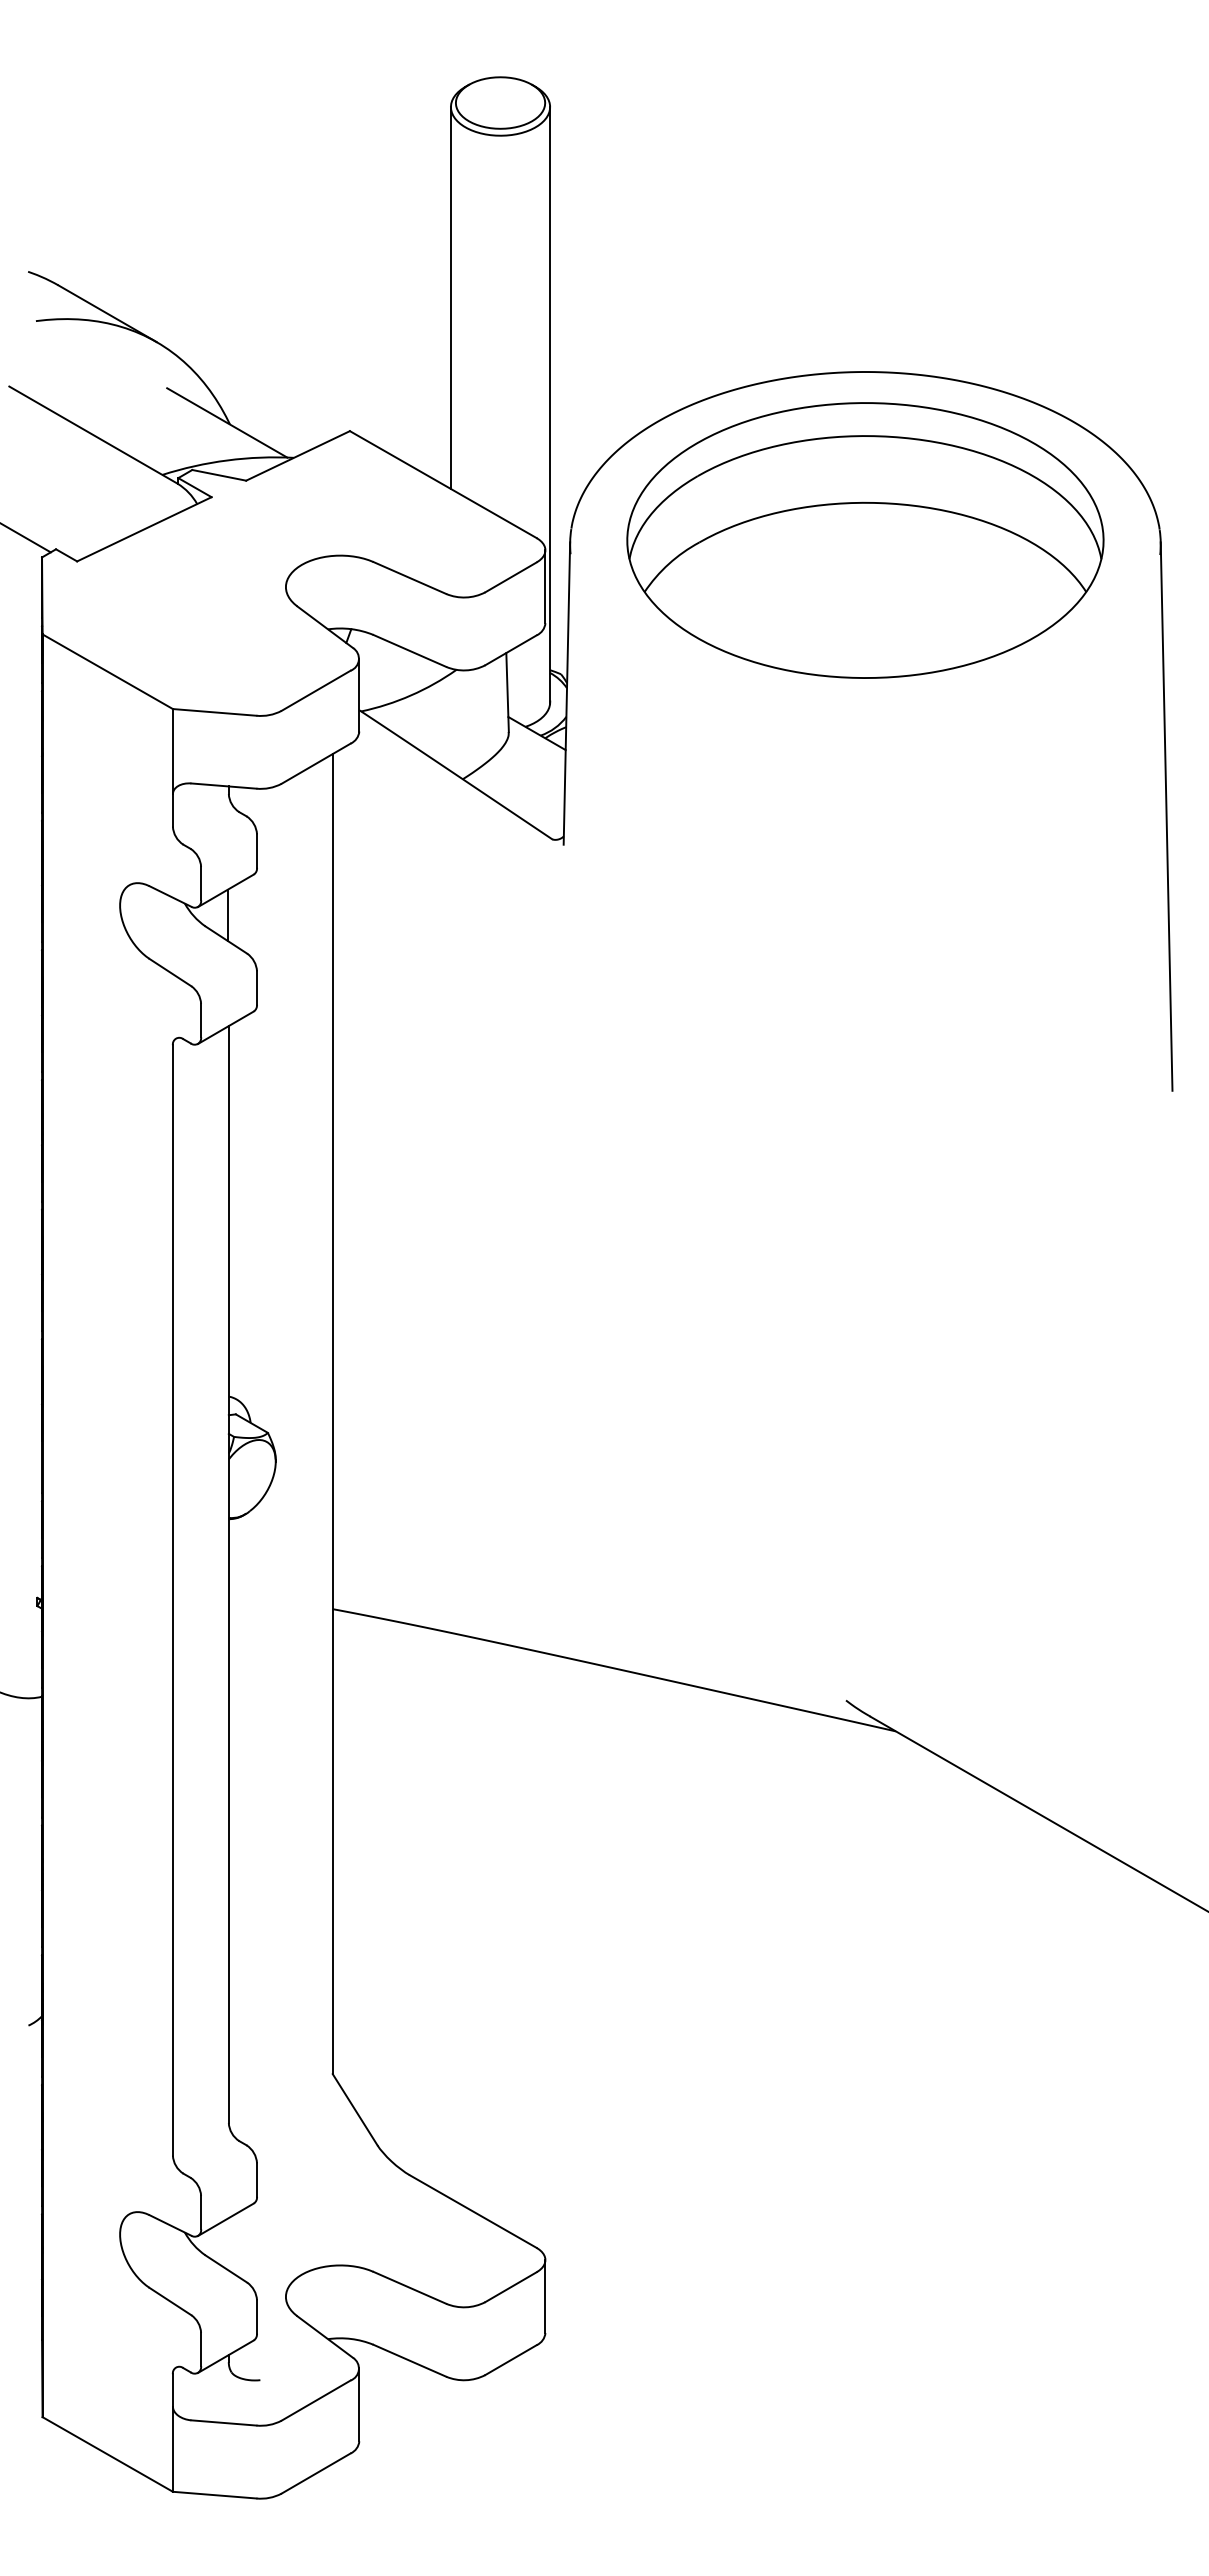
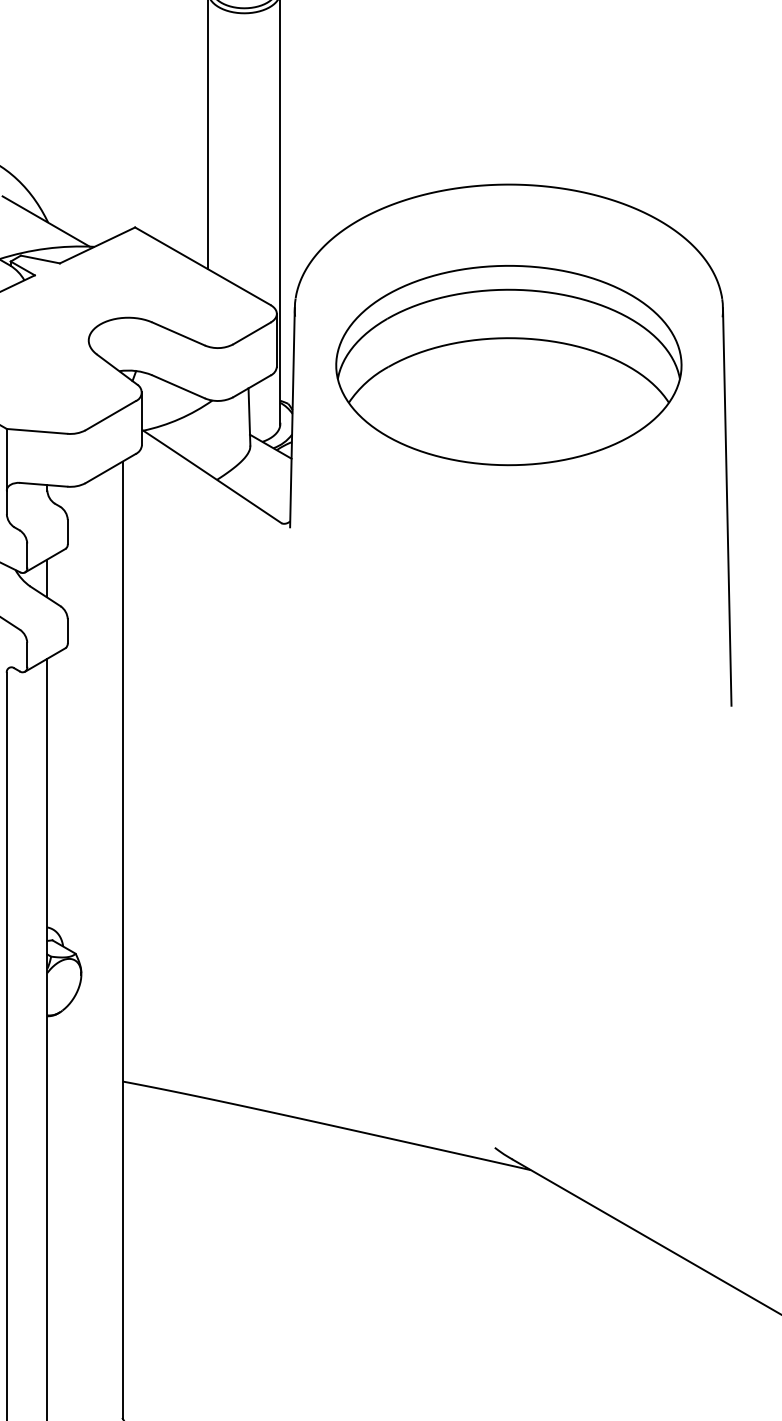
part: (865, 540) -> (508, 365), moved

